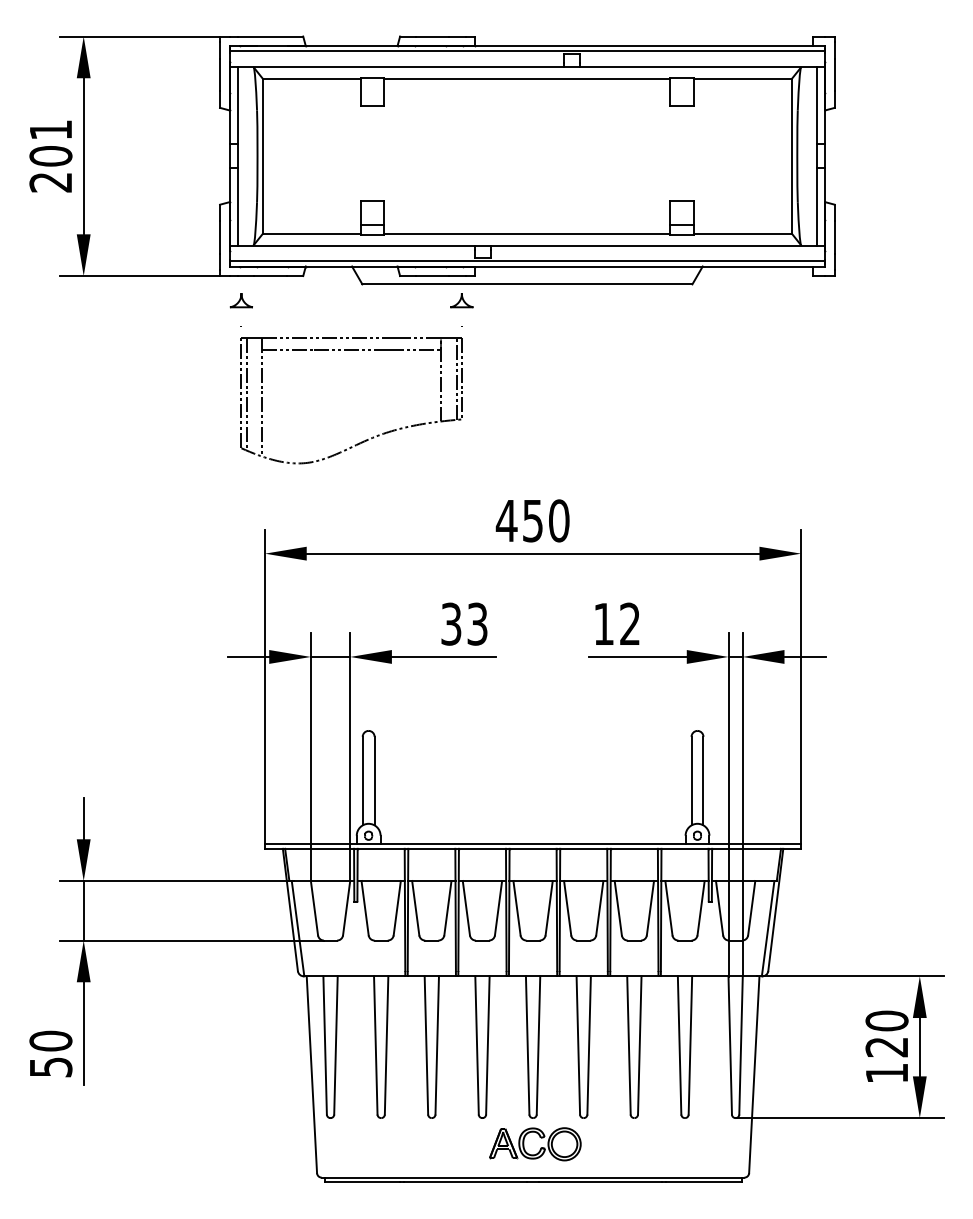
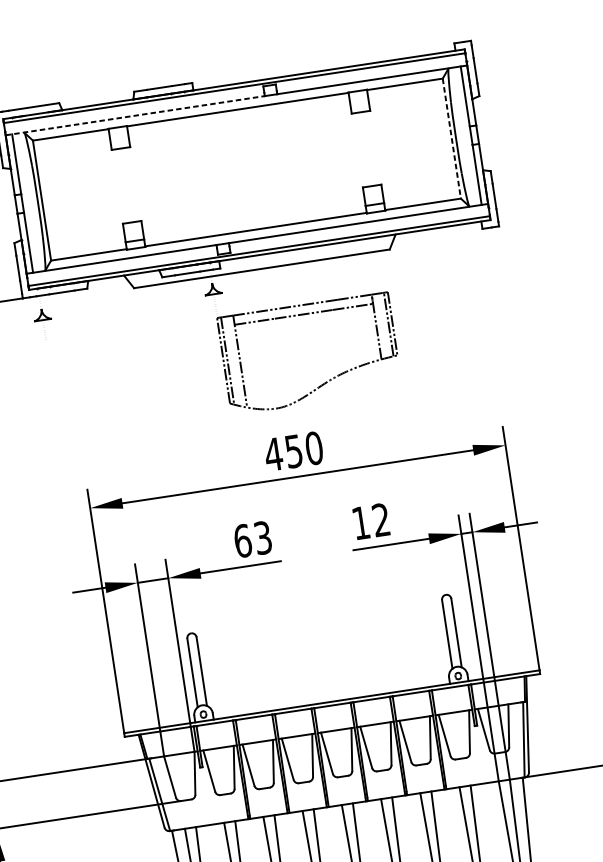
line: (397, 66) -> (135, 115), solid -> dashed
line: (791, 156) -> (451, 138), solid -> dashed
part: (365, 439) -> (325, 382), moved
text: (451, 623) -> (242, 540), 33 -> 63

